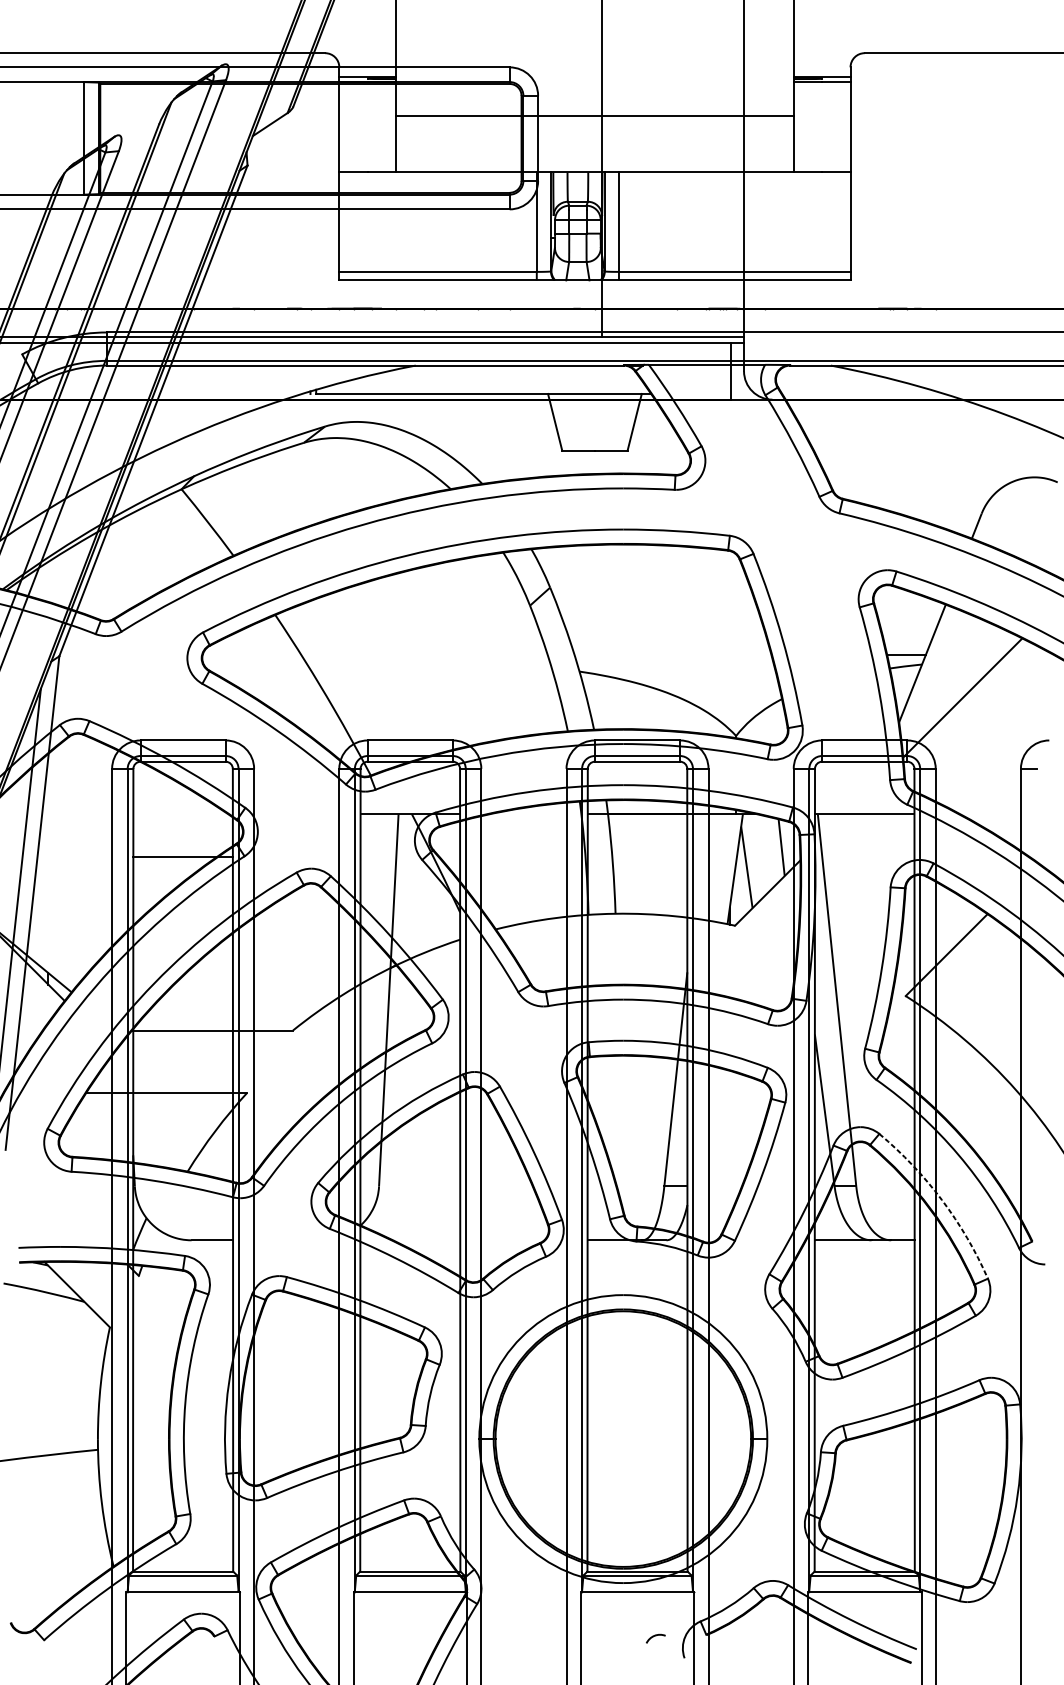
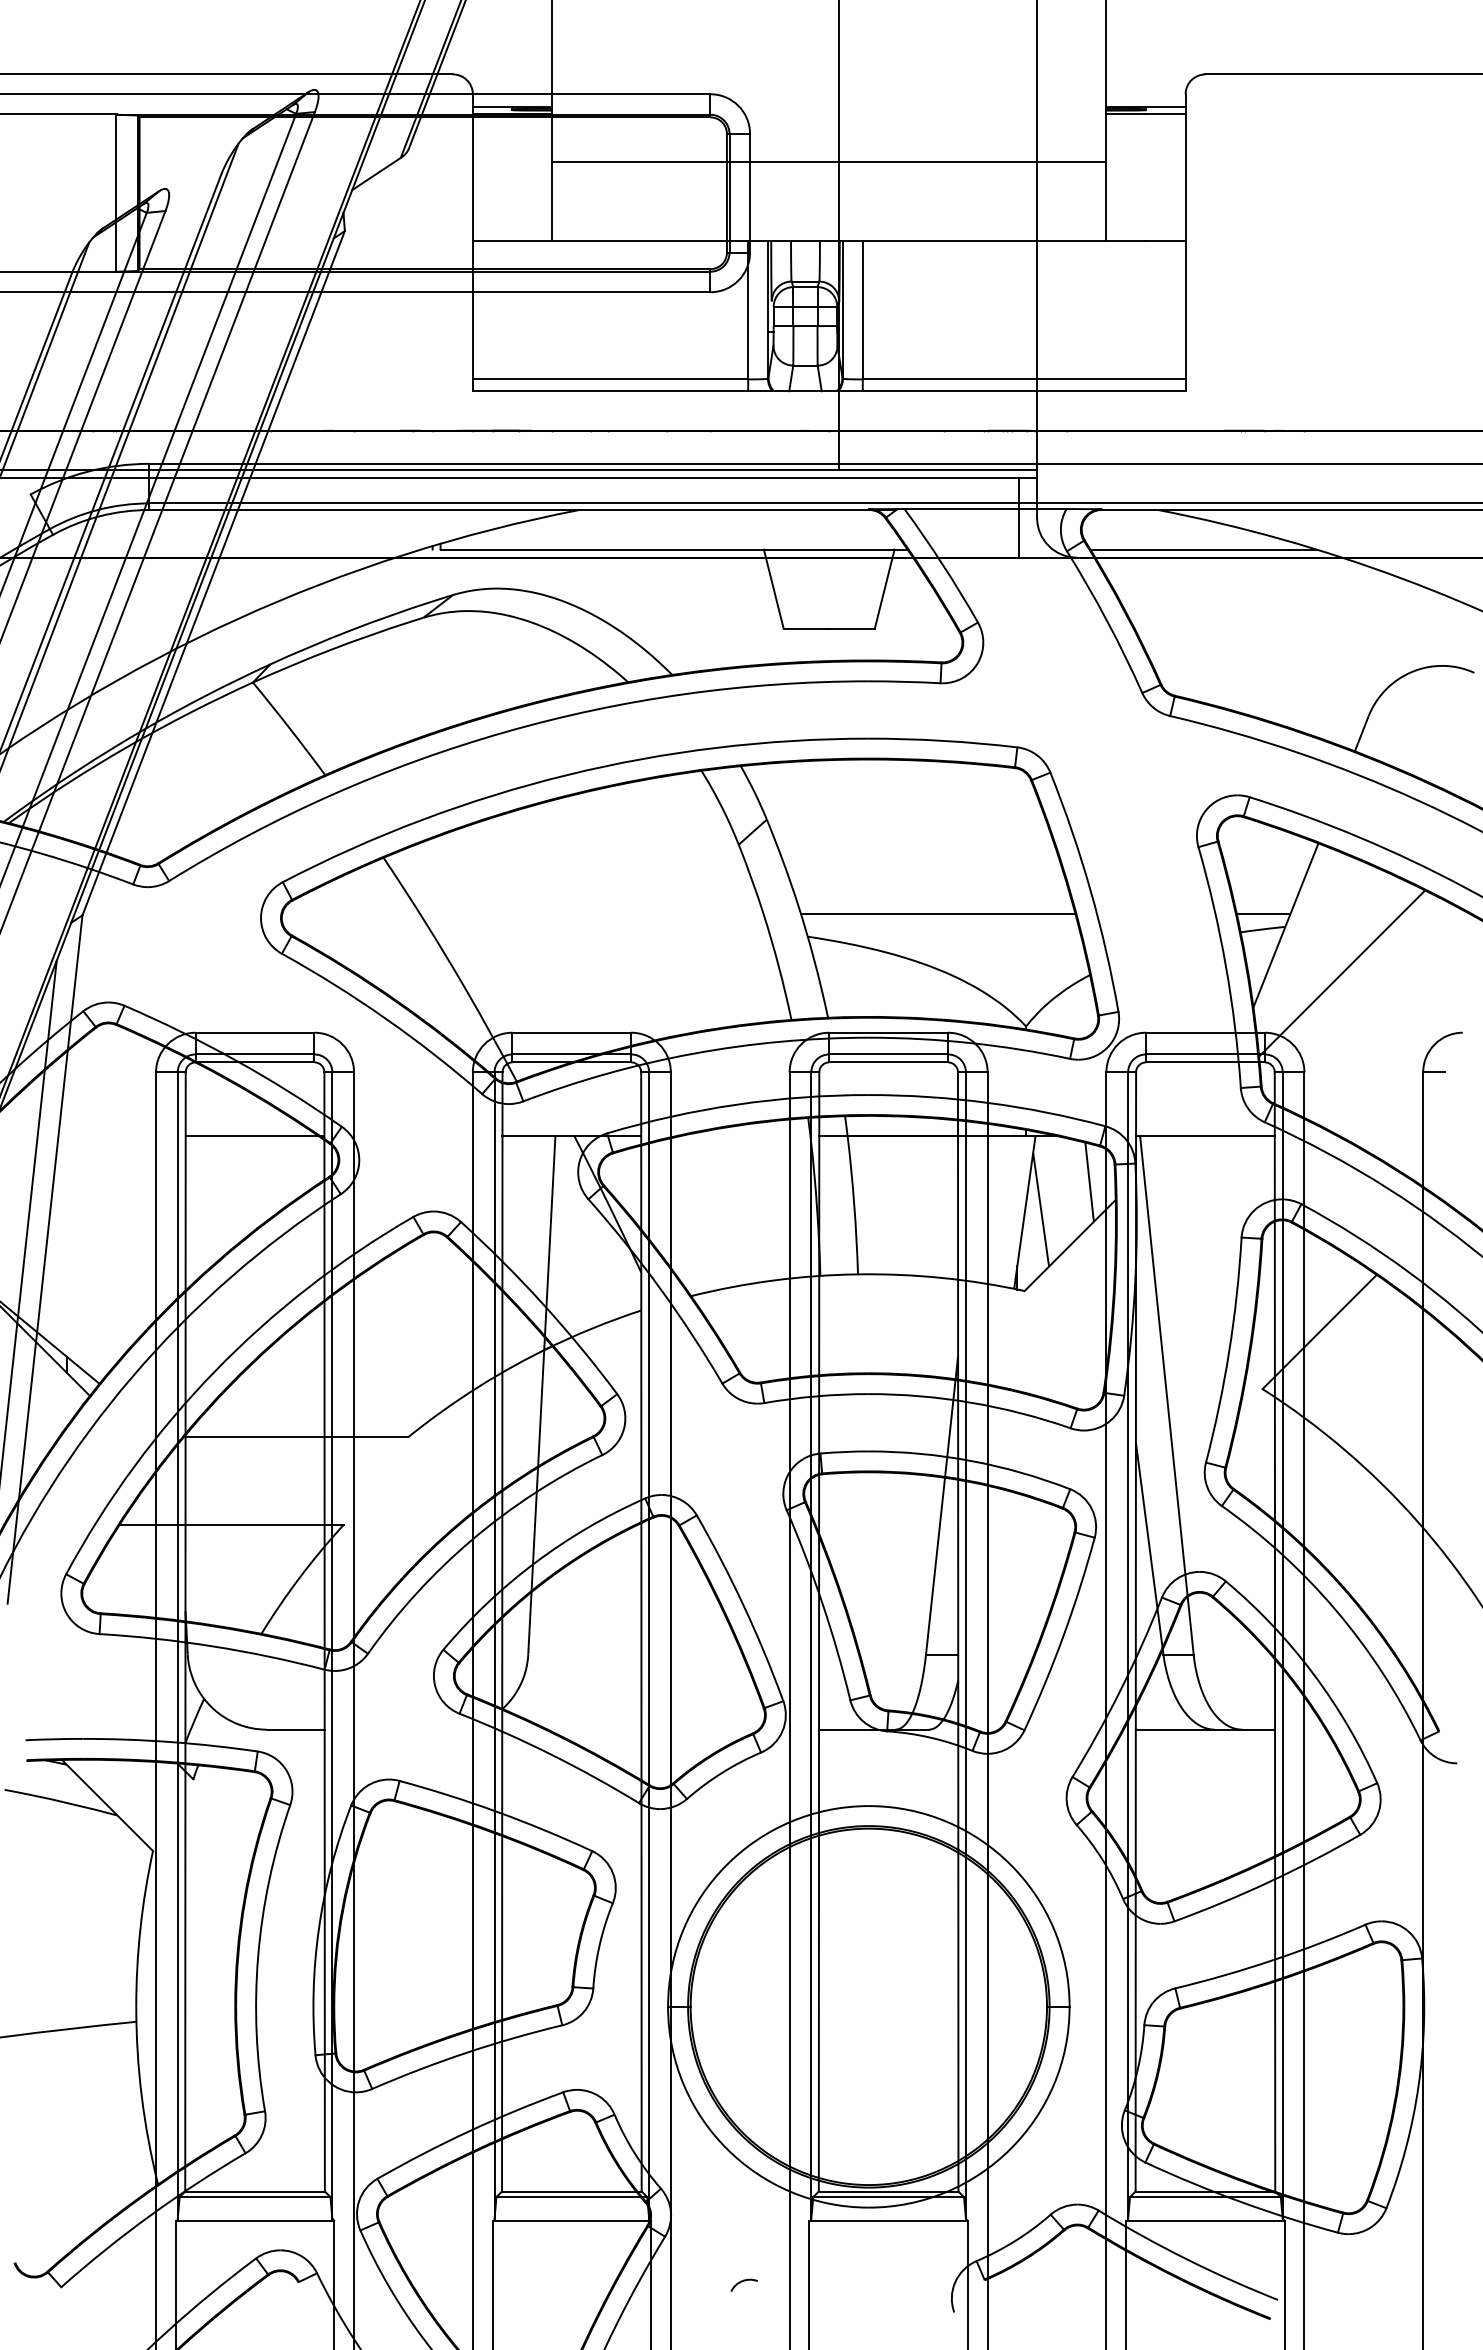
line: (863, 393) -> (1203, 549), added
line: (672, 654) -> (937, 913), added
line: (182, 856) -> (254, 1135), moved
arc: (942, 1200) -> (1313, 1673), dashed -> solid
arc: (654, 1636) -> (742, 2282), moved

